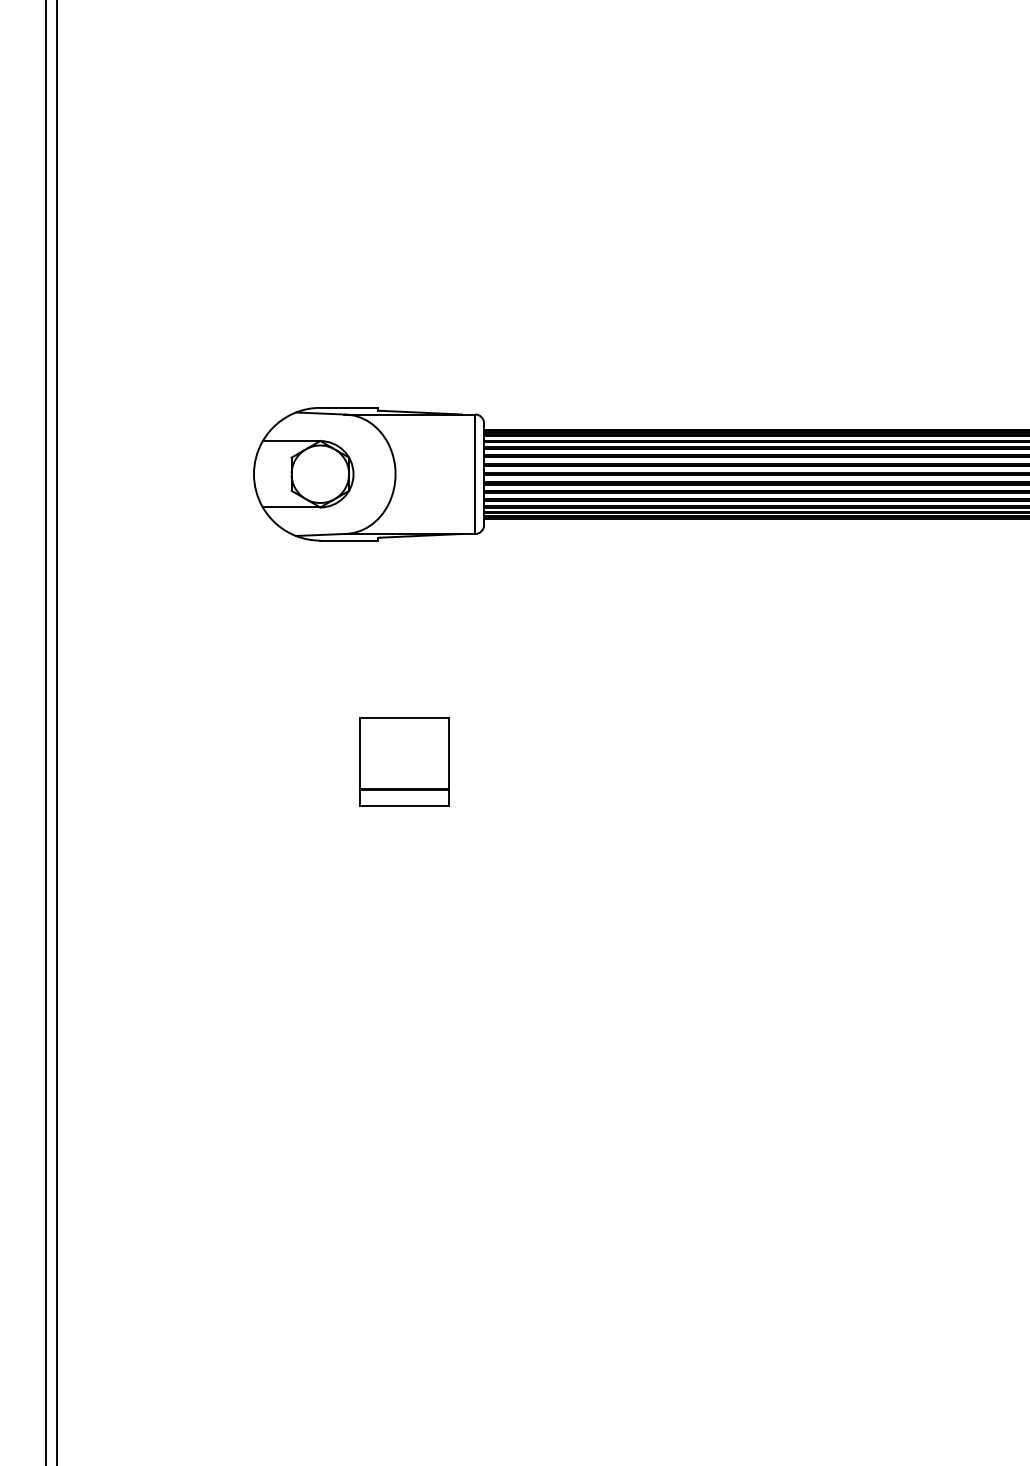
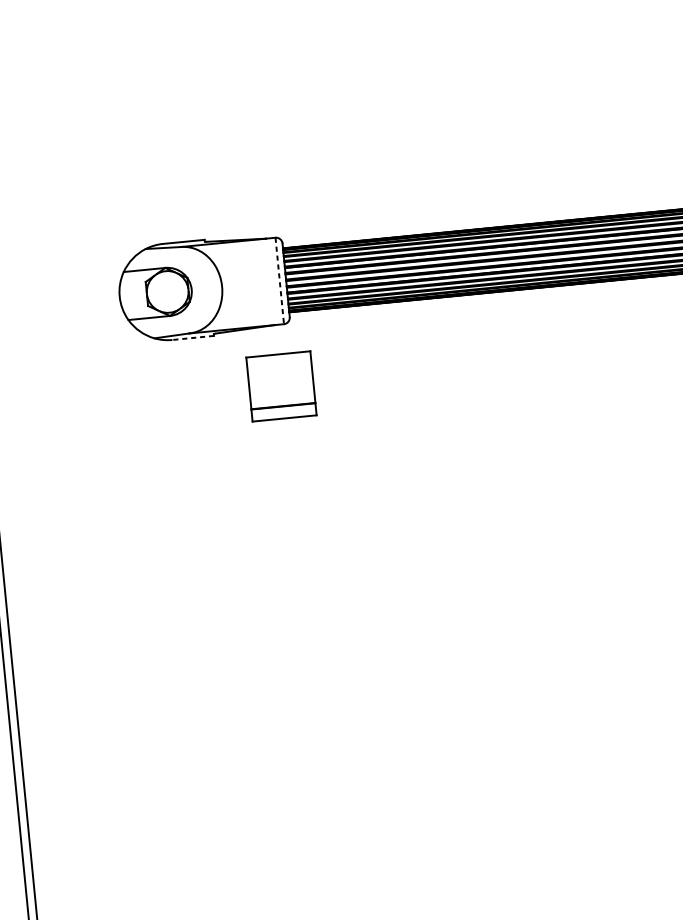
line: (475, 474) -> (279, 281), solid -> dashed
line: (349, 540) -> (193, 337), solid -> dashed
part: (404, 761) -> (281, 386), moved

